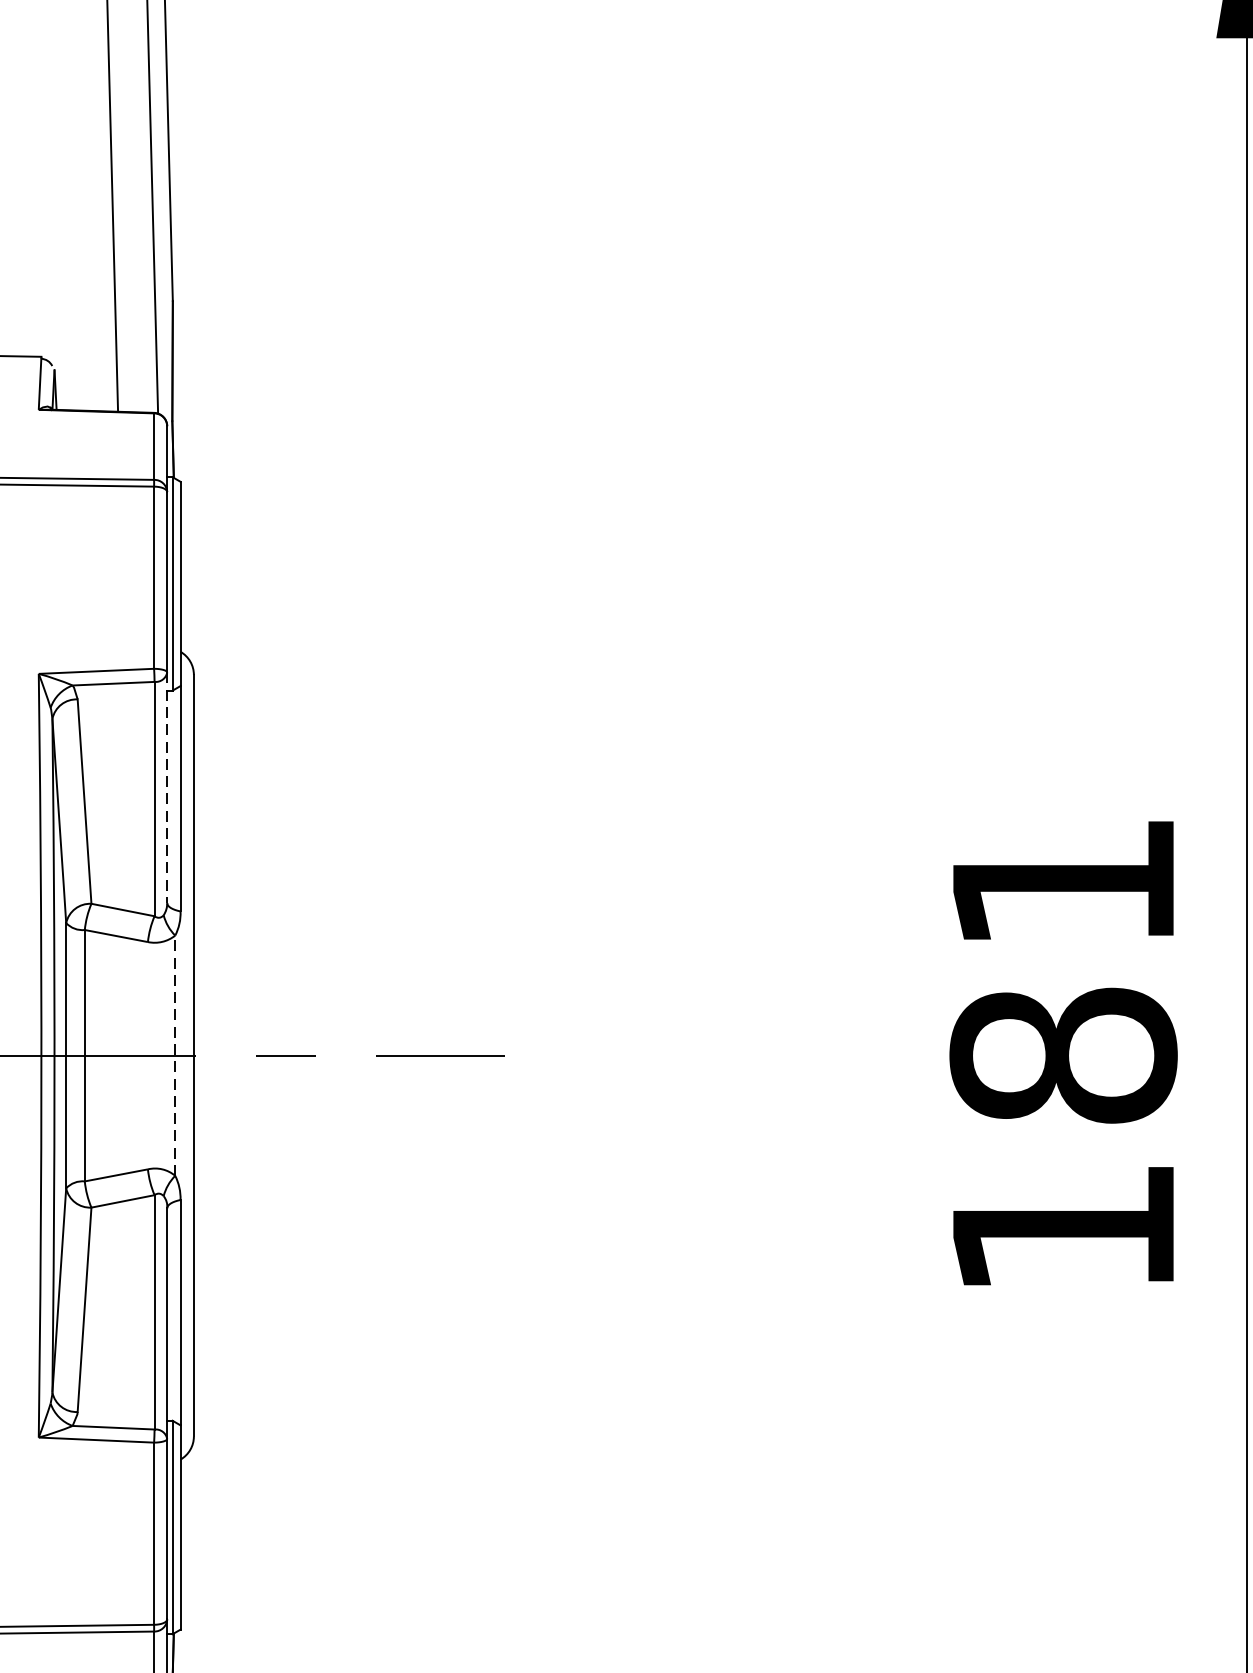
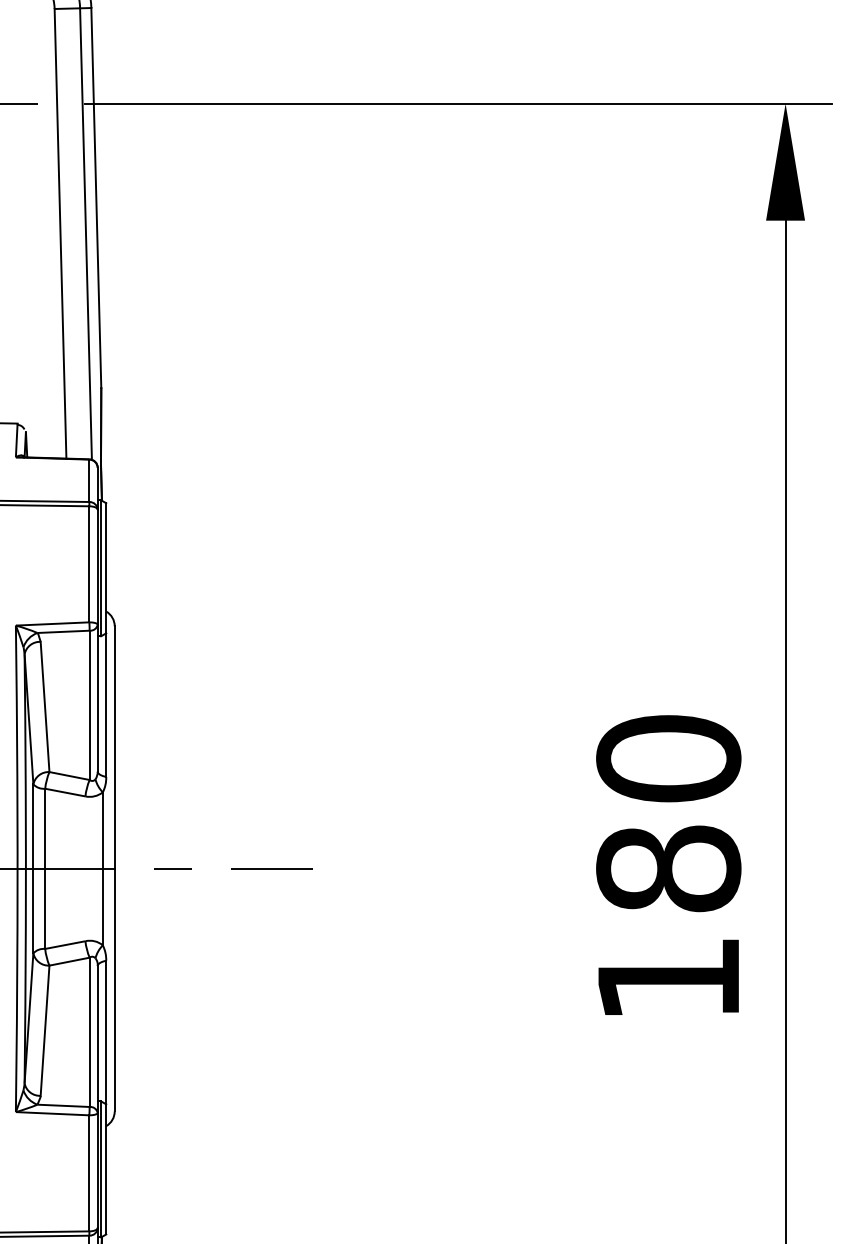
line: (166, 788) -> (97, 698), dashed -> solid
text: (1063, 882) -> (668, 758), 181 -> 180
line: (174, 1055) -> (102, 868), dashed -> solid

